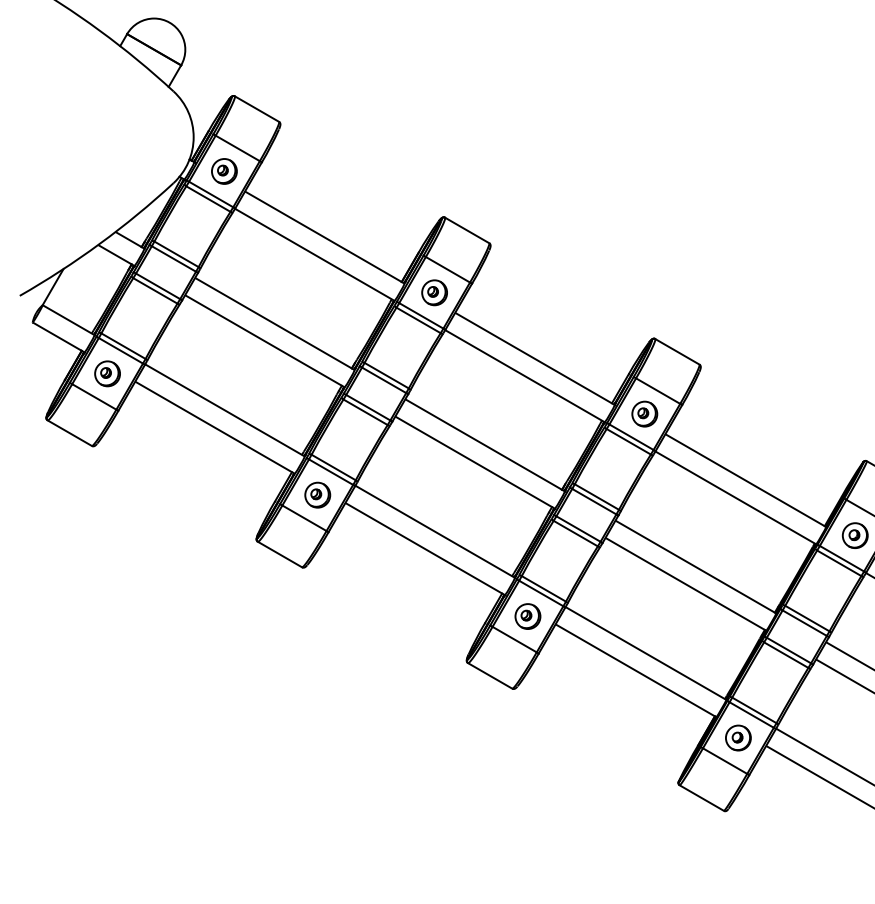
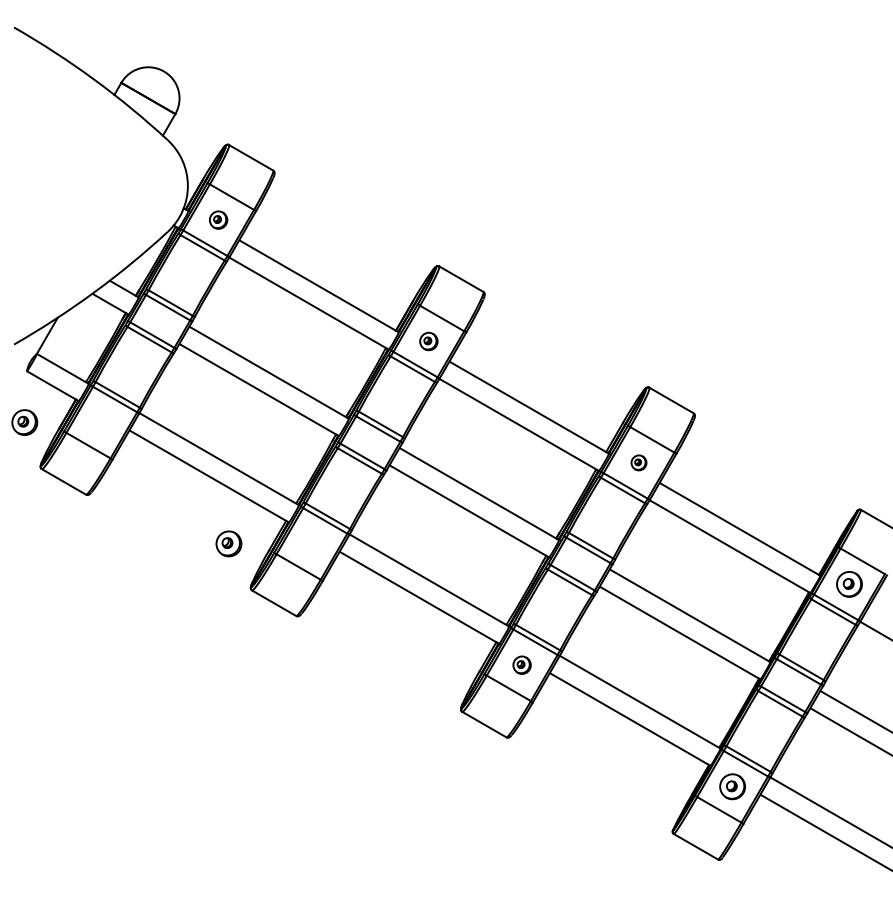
part: (224, 170) -> (218, 219), size x0.7
part: (434, 292) -> (428, 341), size x0.7
part: (107, 373) -> (24, 422), moved
part: (644, 413) -> (638, 462), size x0.6
part: (317, 494) -> (228, 543), moved
part: (527, 615) -> (521, 664), size x0.7

